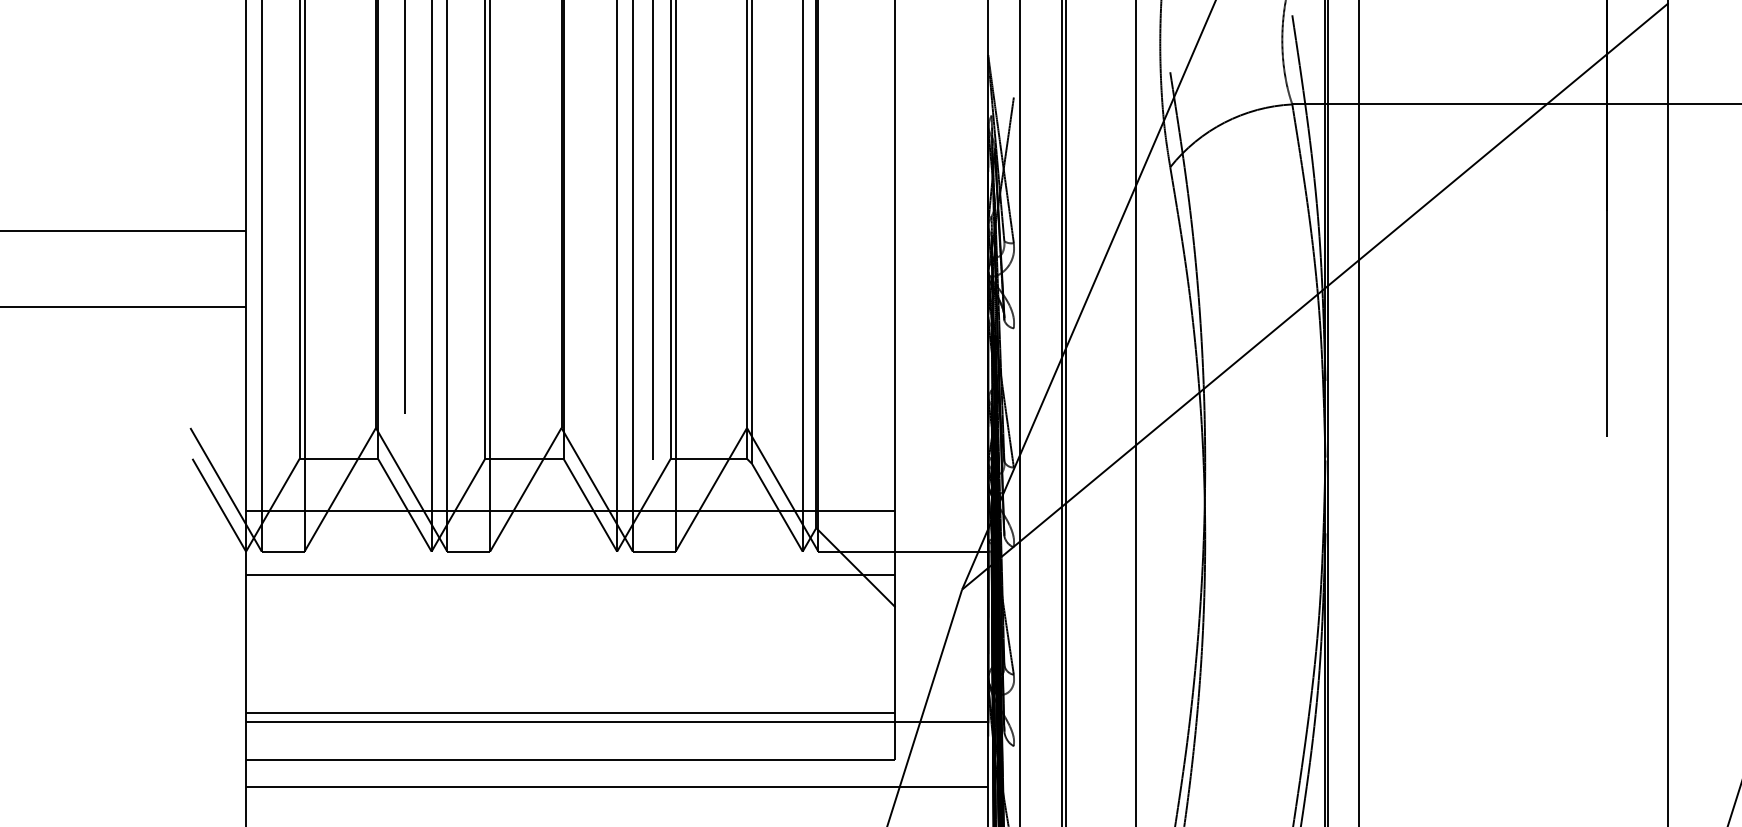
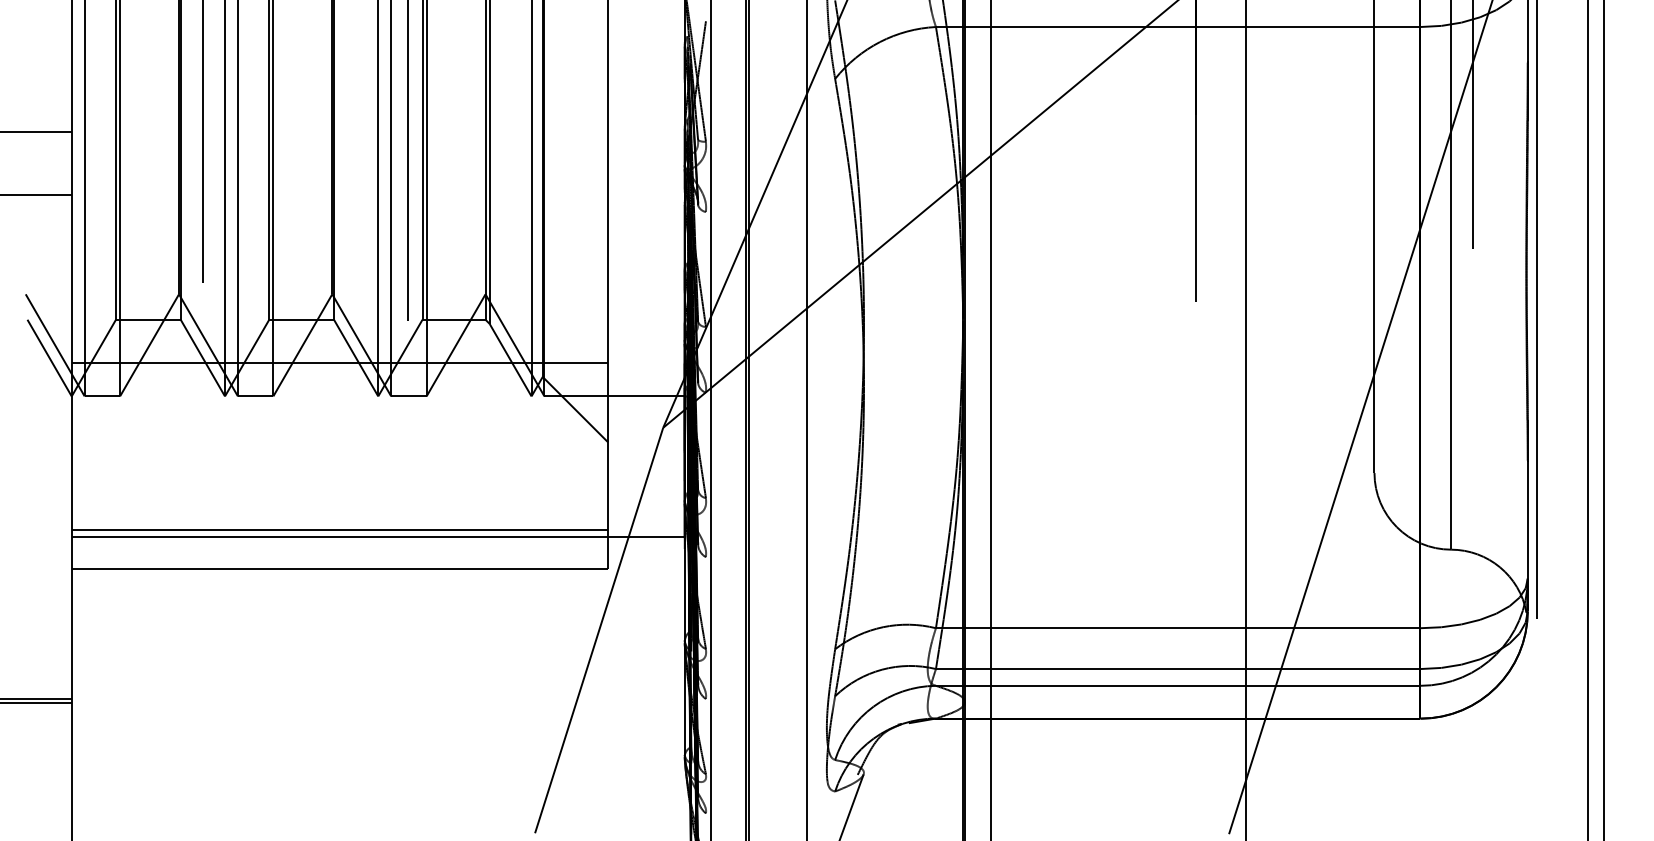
line: (570, 575) -> (339, 416), removed
line: (616, 786) -> (377, 590), removed

